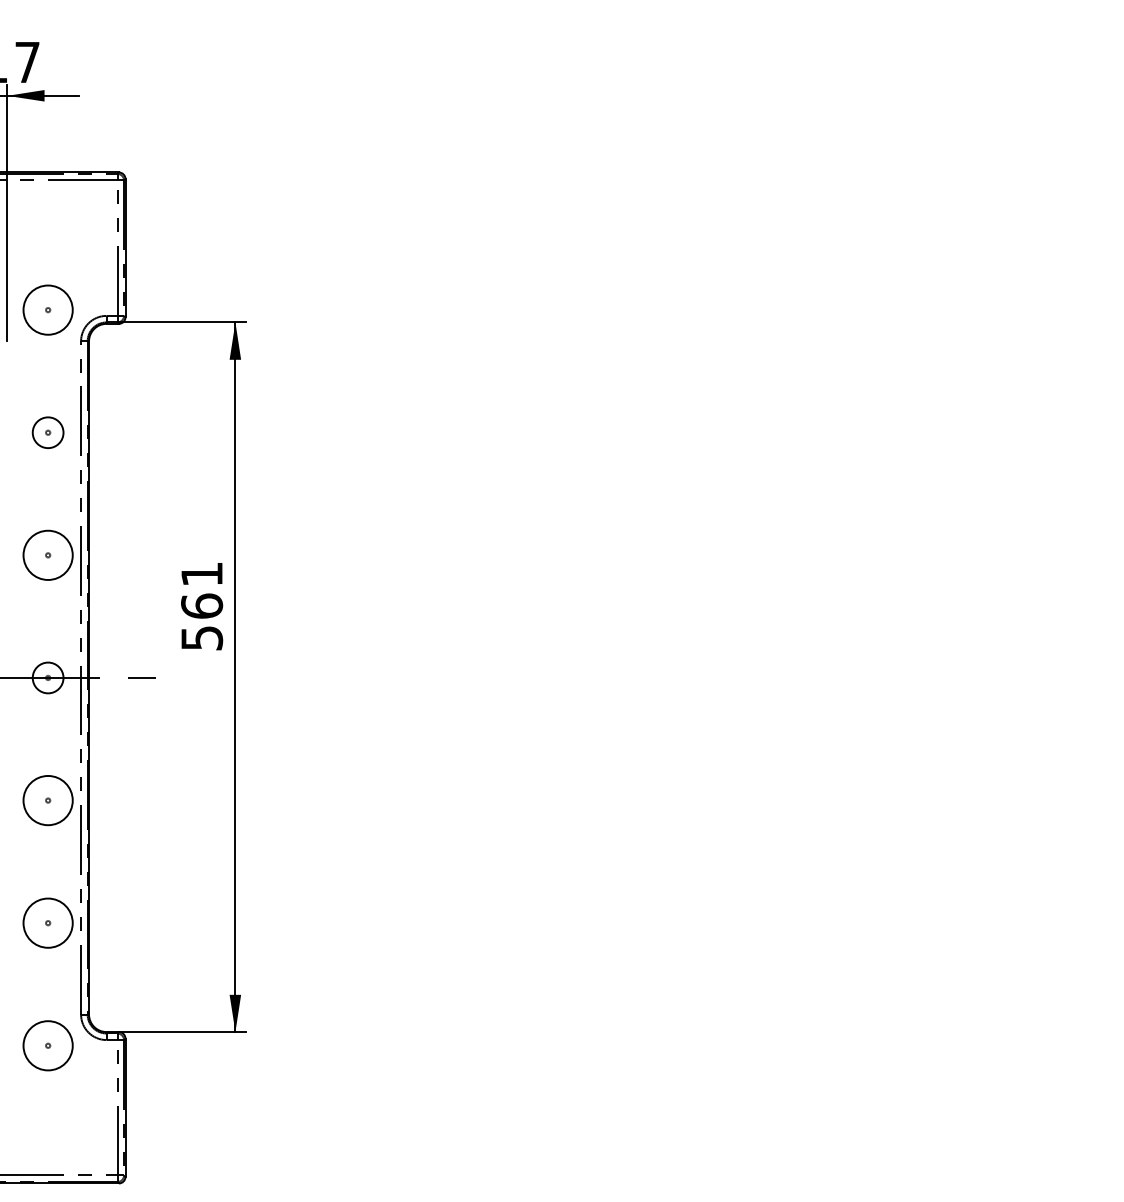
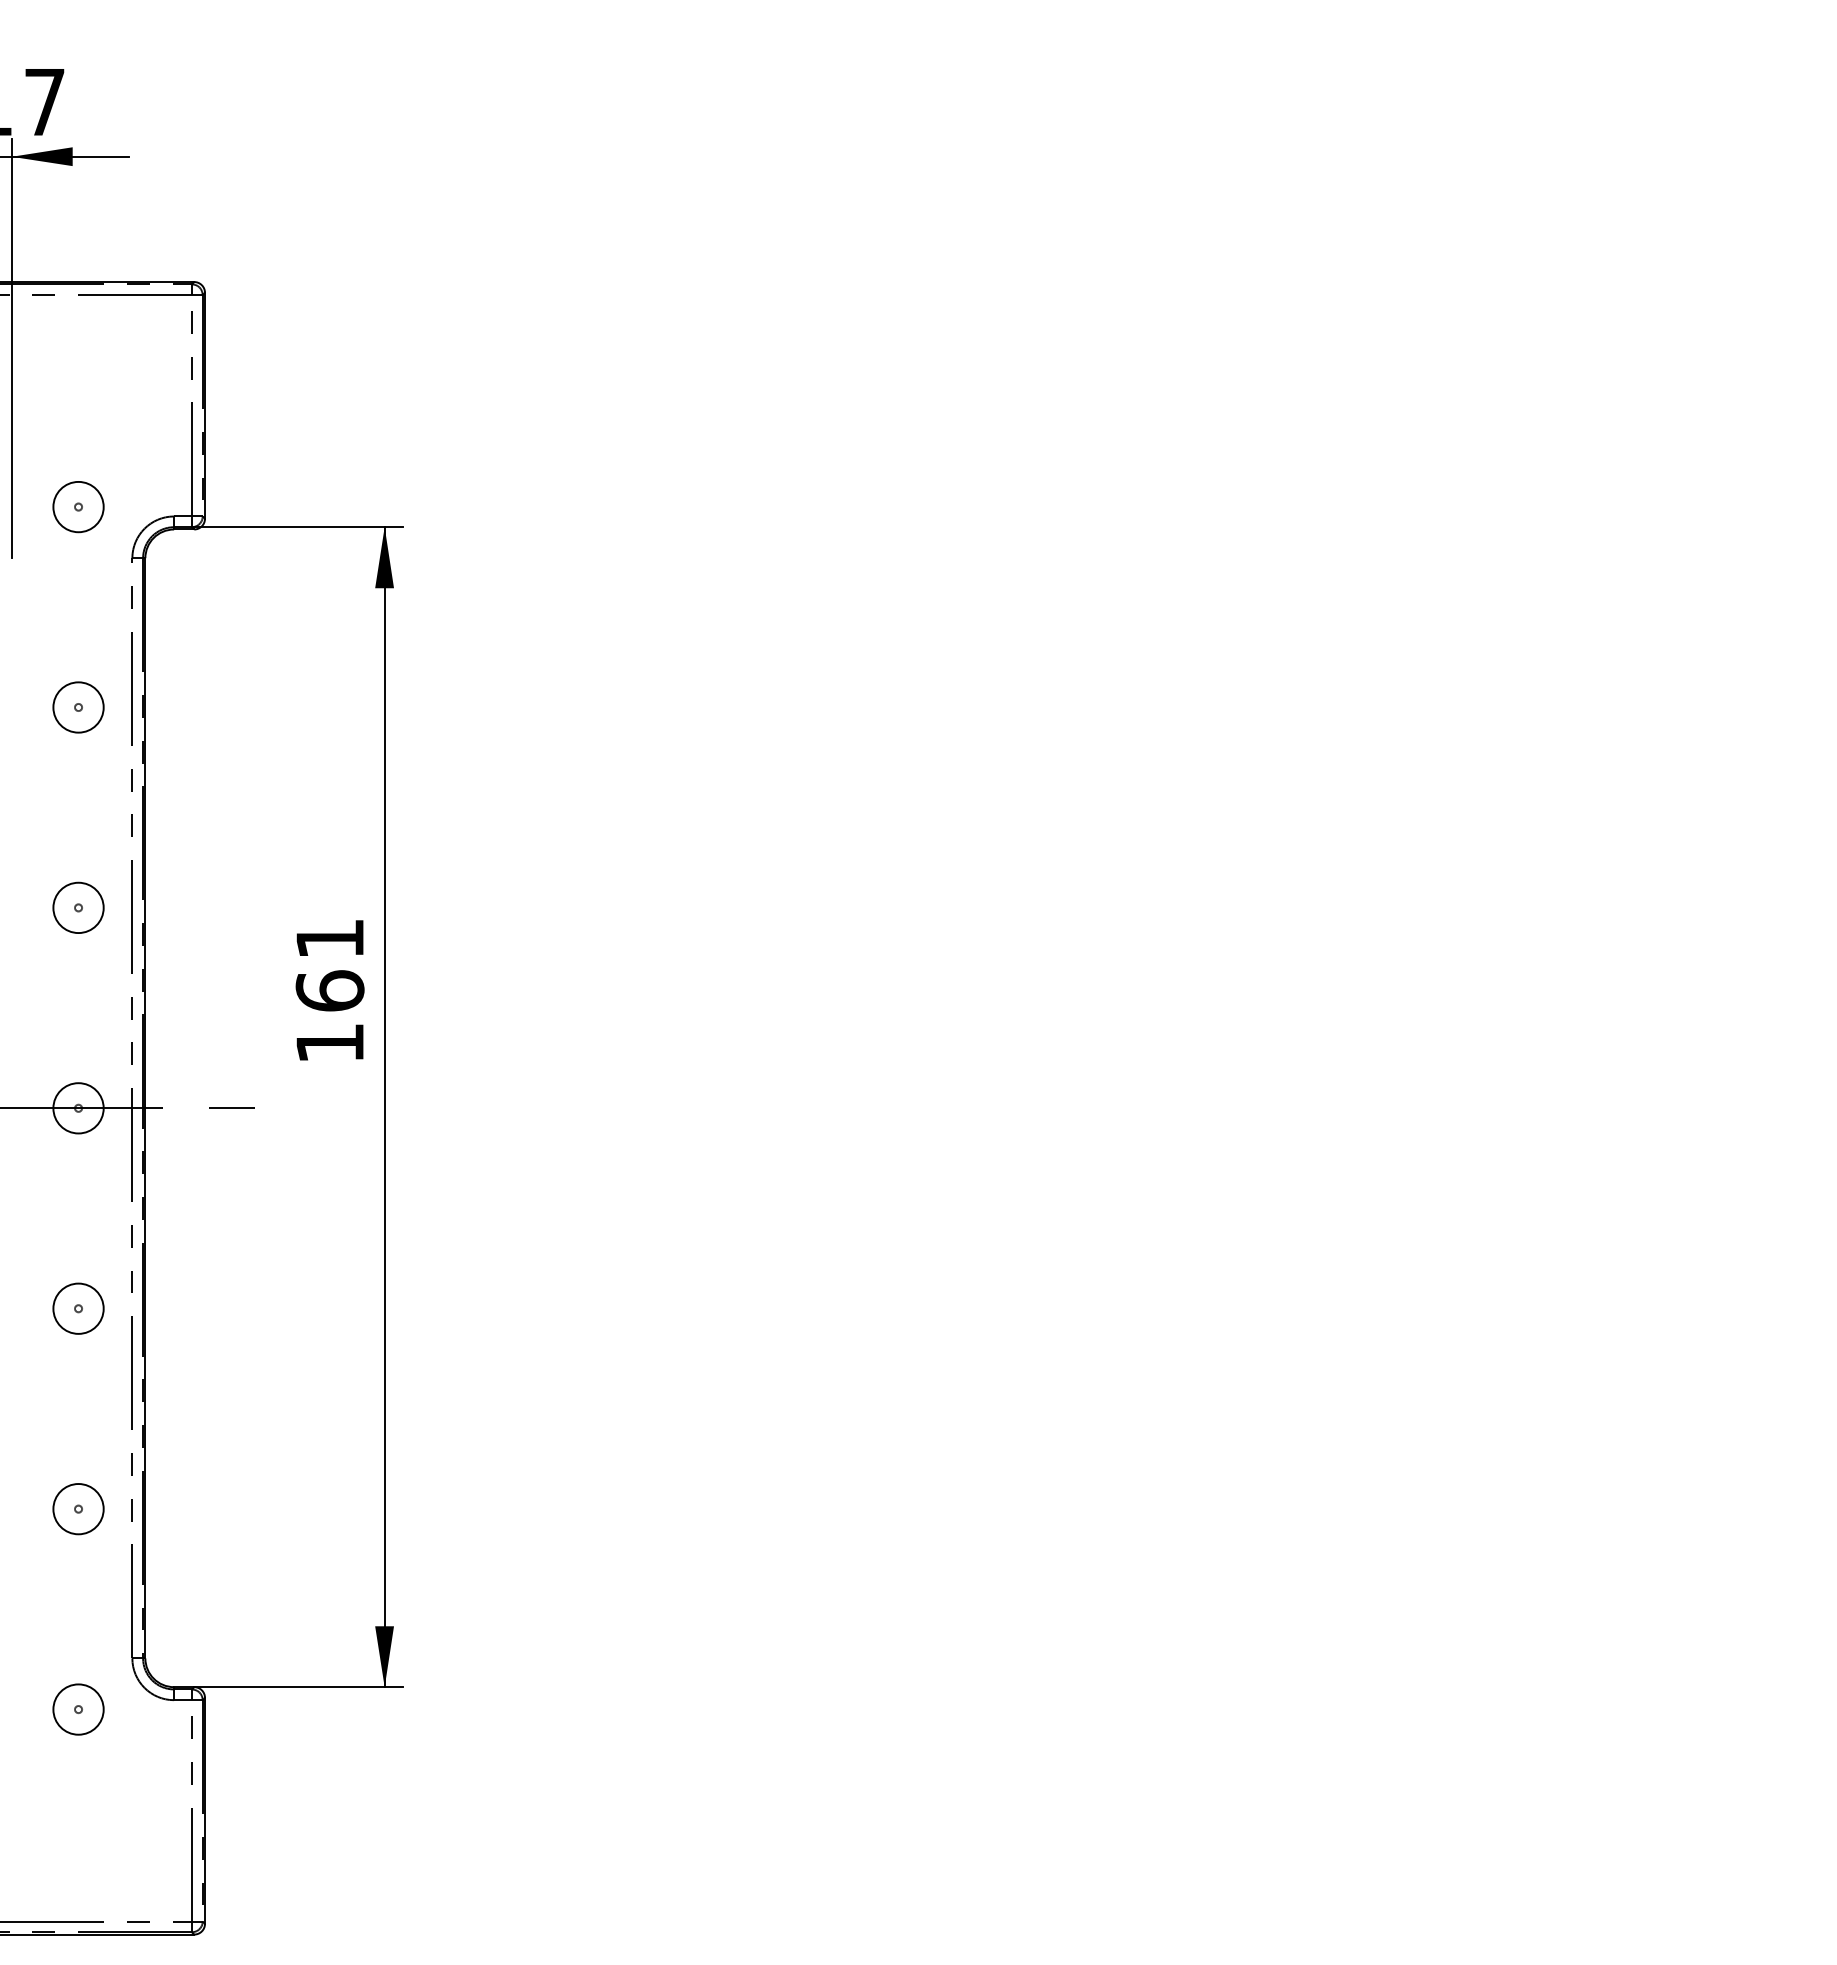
circle: (47, 309) -> (77, 506), size x0.62
circle: (47, 554) -> (77, 906), size x0.62
text: (202, 638) -> (330, 1043), 561 -> 161
circle: (47, 800) -> (77, 1308), size x0.62
circle: (47, 922) -> (77, 1508), size x0.62
circle: (47, 1045) -> (77, 1709), size x0.62

